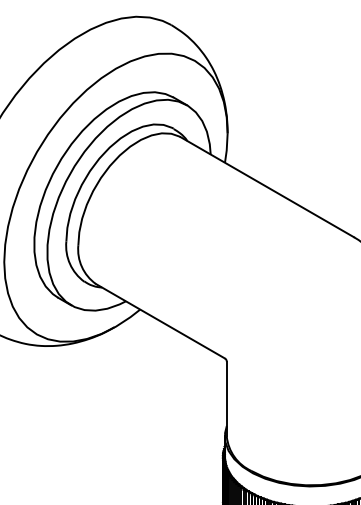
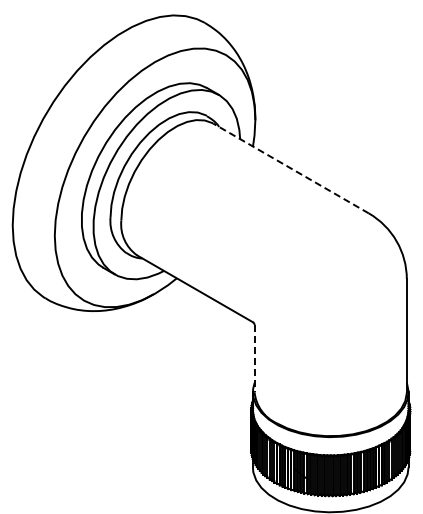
line: (266, 187) -> (290, 168), solid -> dashed
line: (226, 398) -> (254, 358), solid -> dashed

